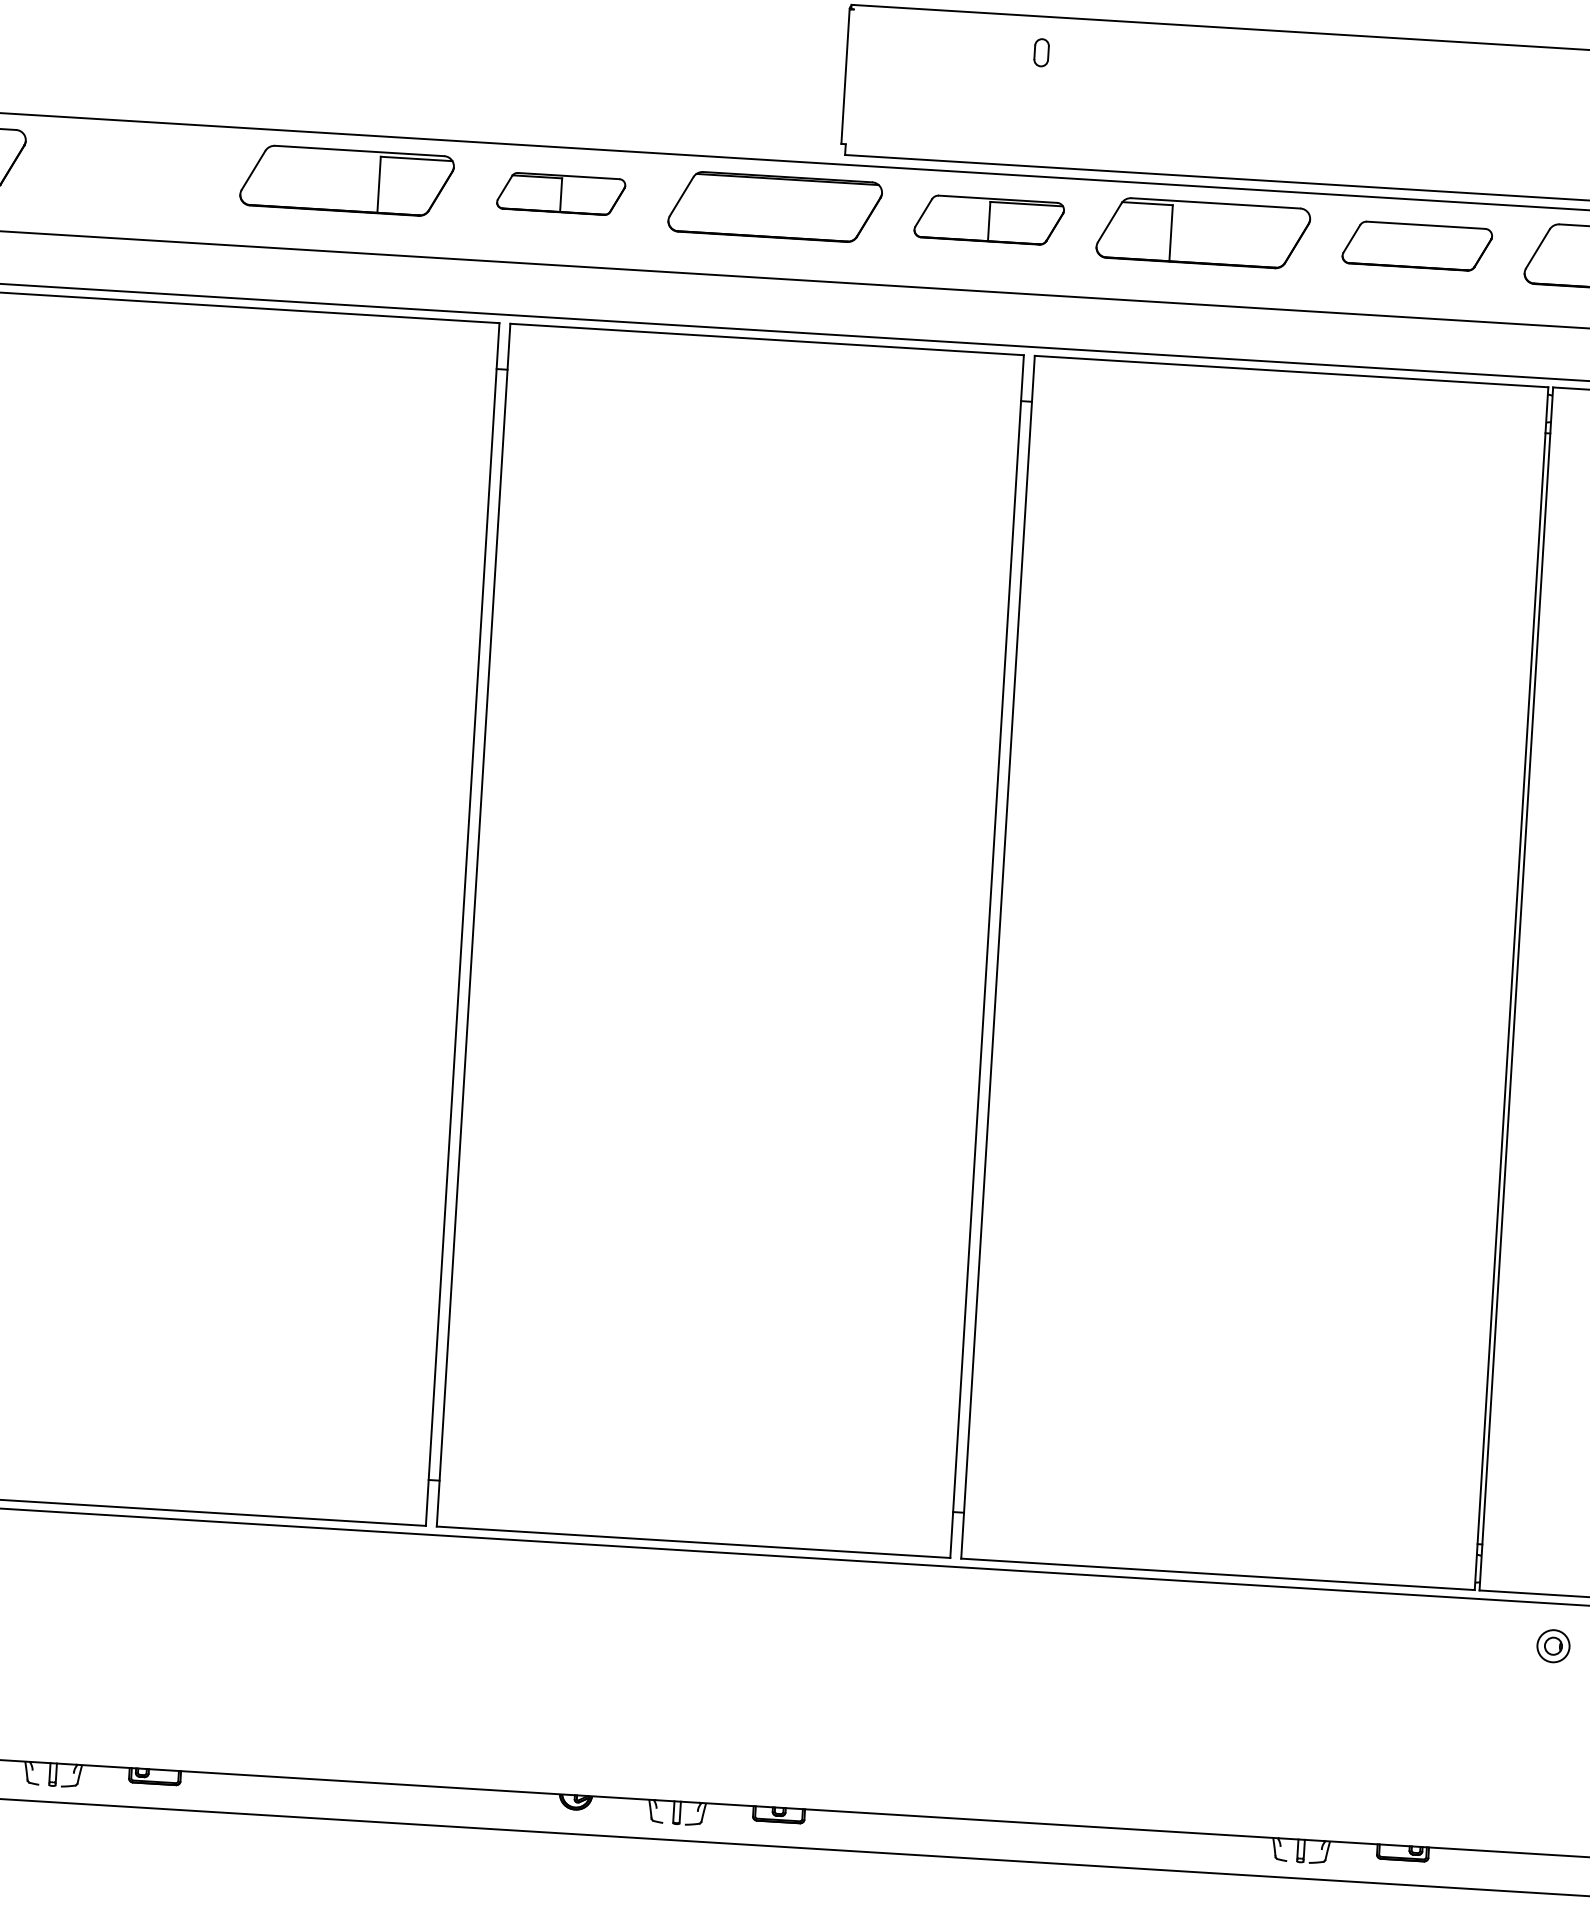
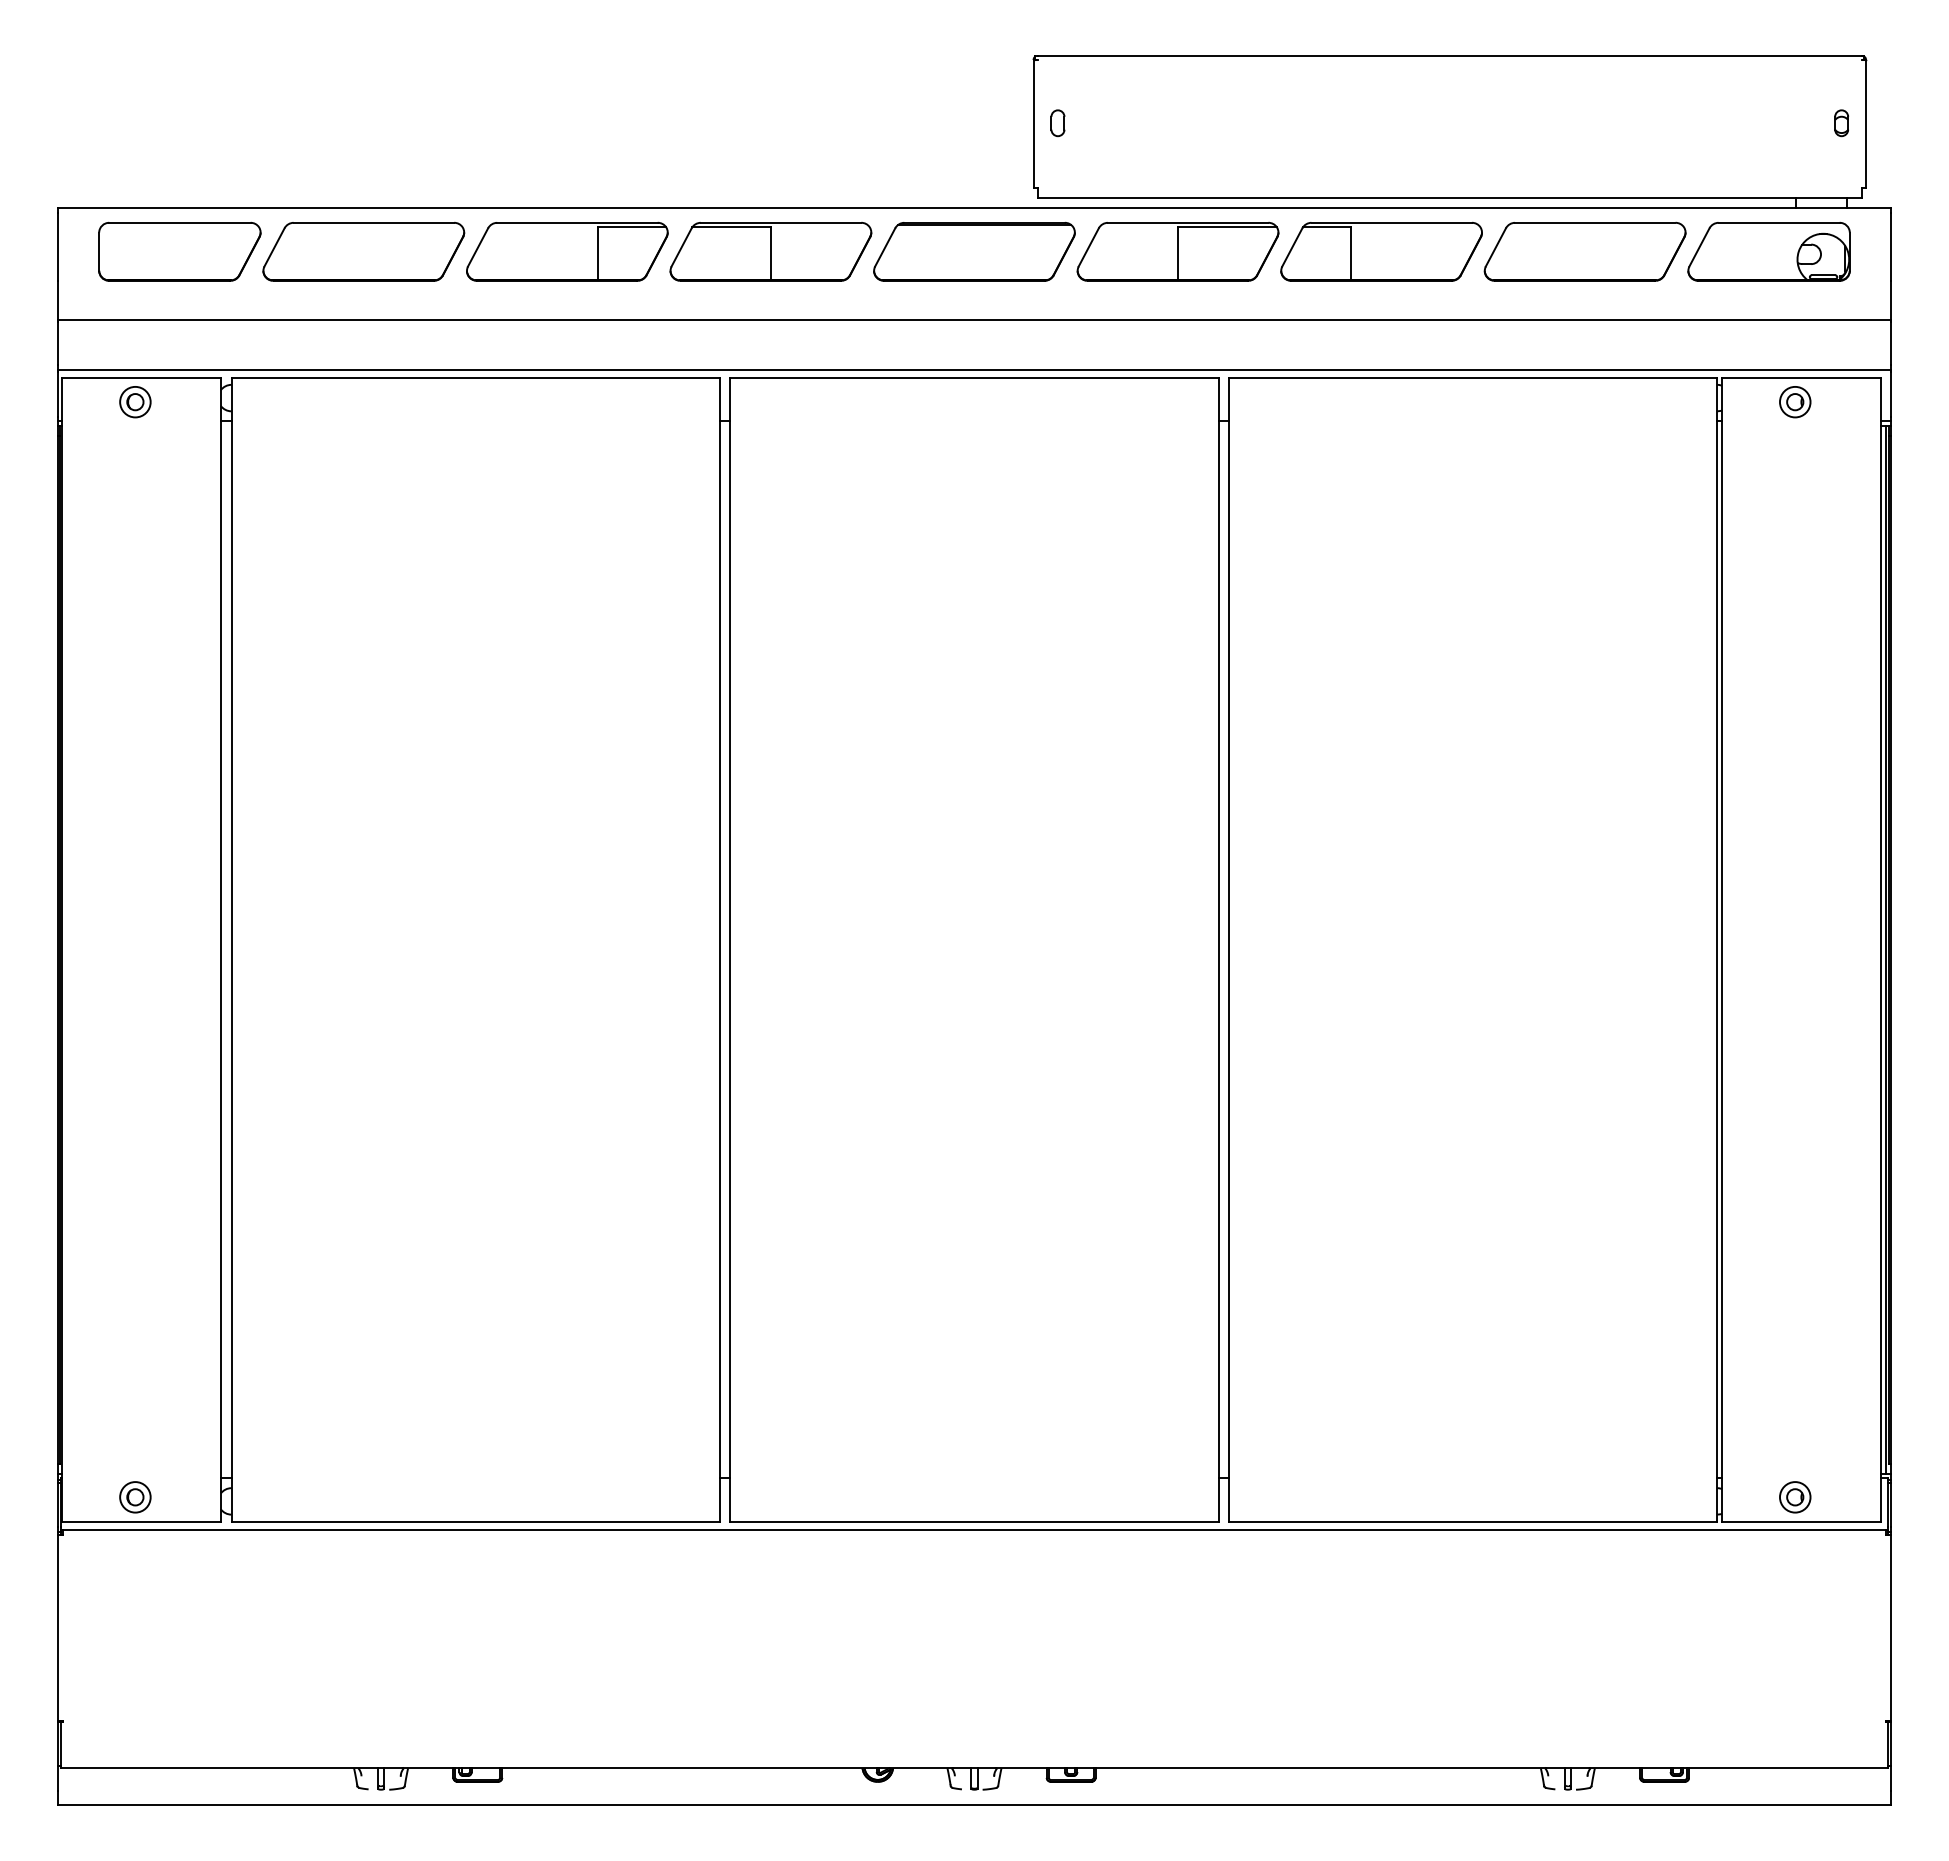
part: (1041, 52) -> (1057, 123), moved
part: (132, 167) -> (363, 251), added
part: (560, 193) -> (770, 251), size x1.67
part: (988, 219) -> (1177, 251), size x1.43
part: (1416, 245) -> (1584, 251), size x1.43
part: (1553, 1646) -> (1795, 1497), moved

